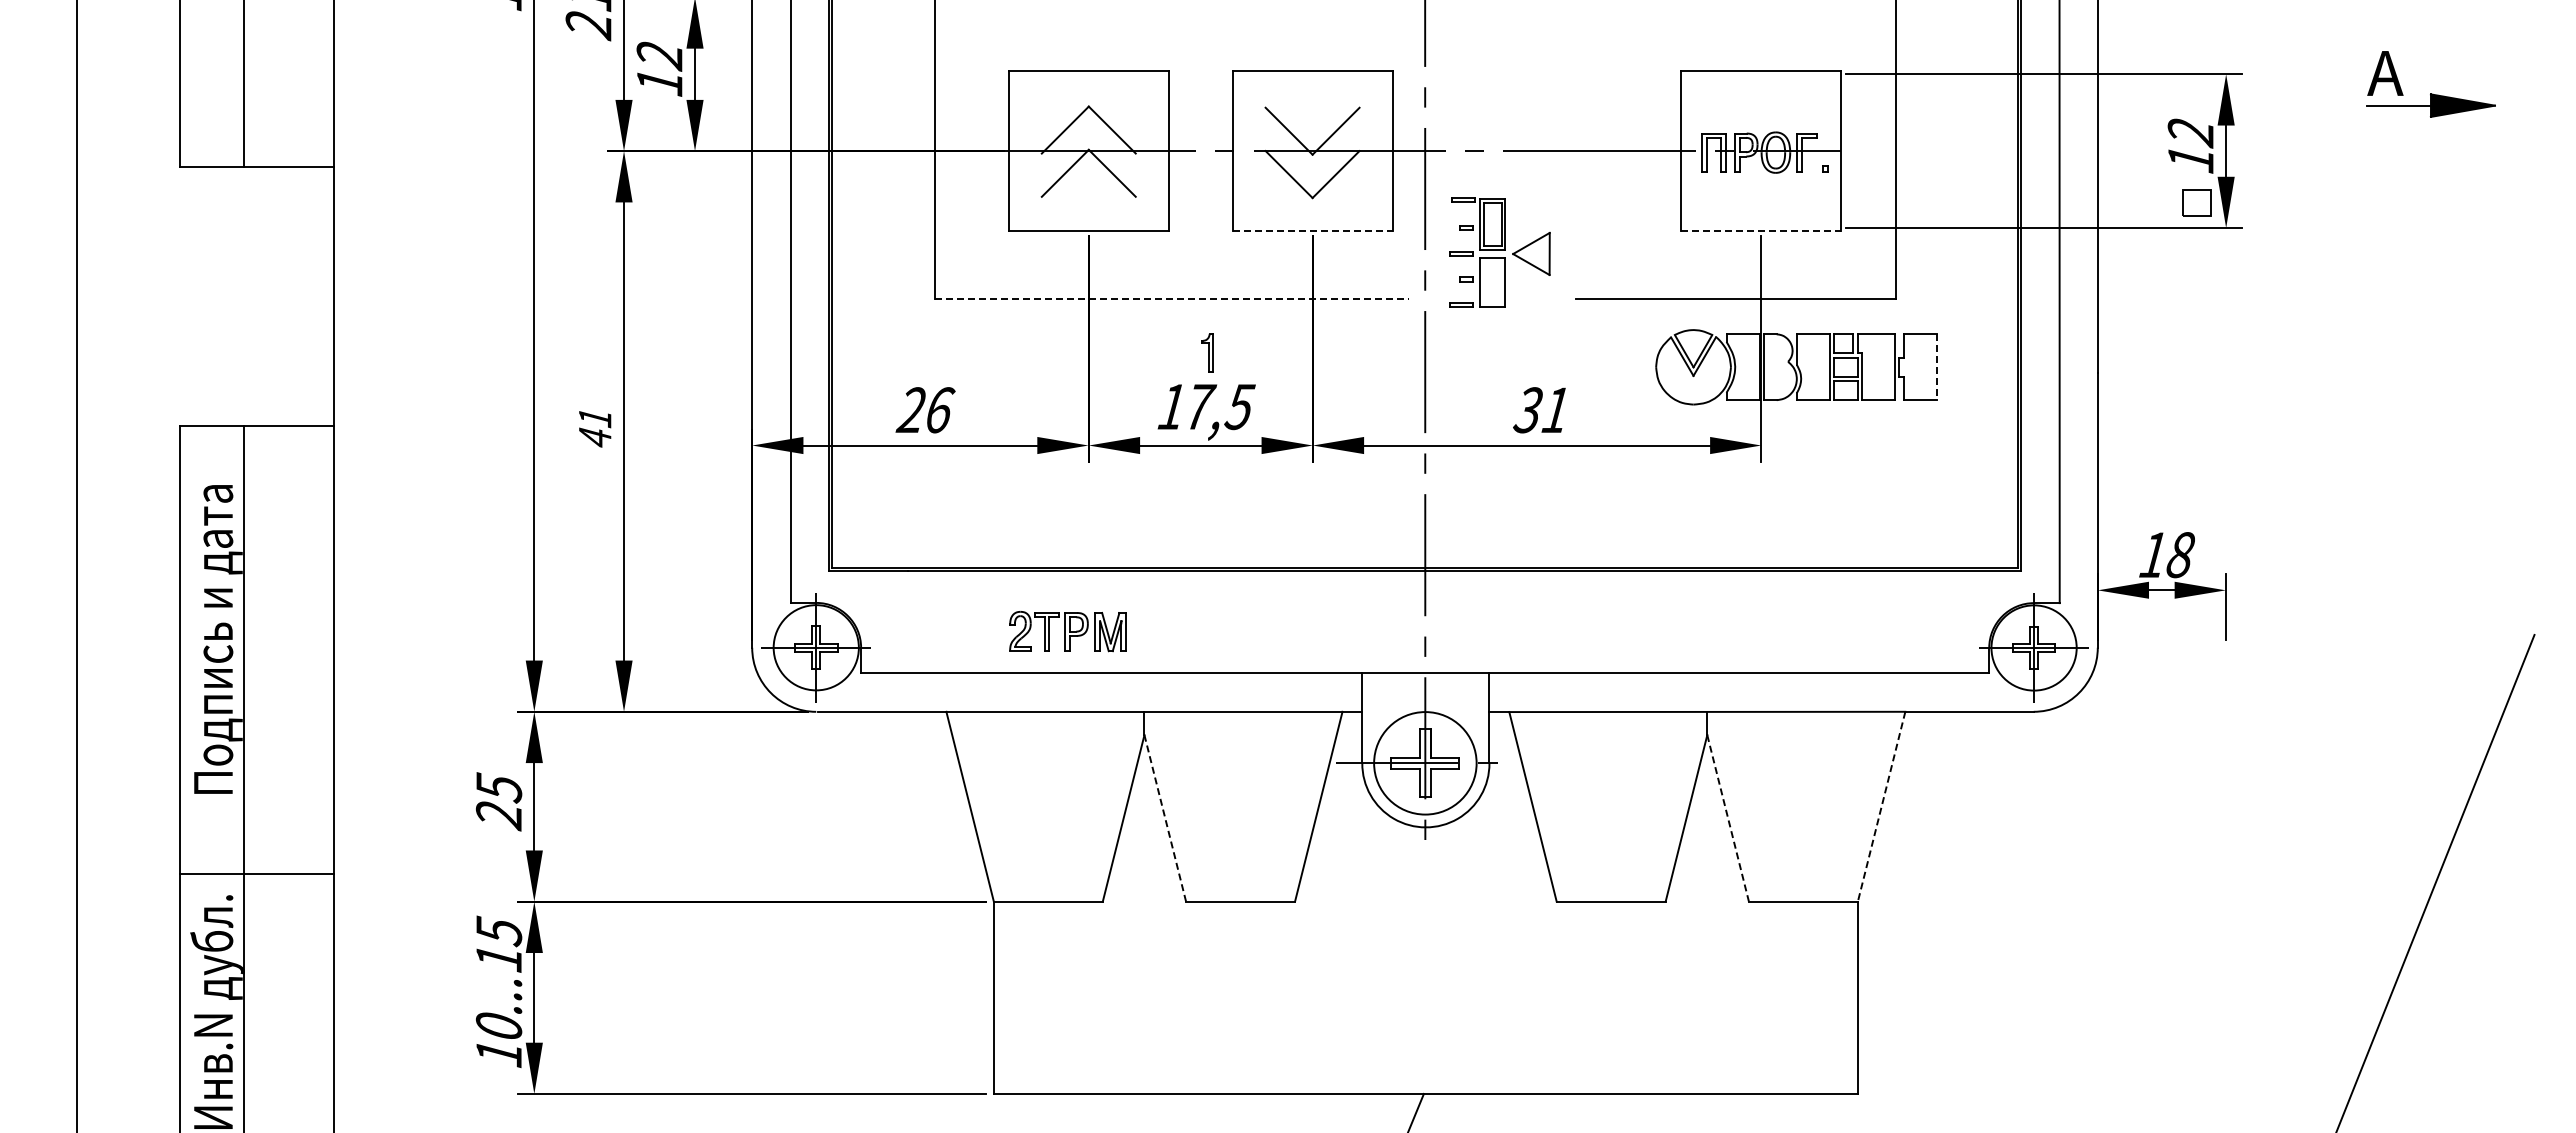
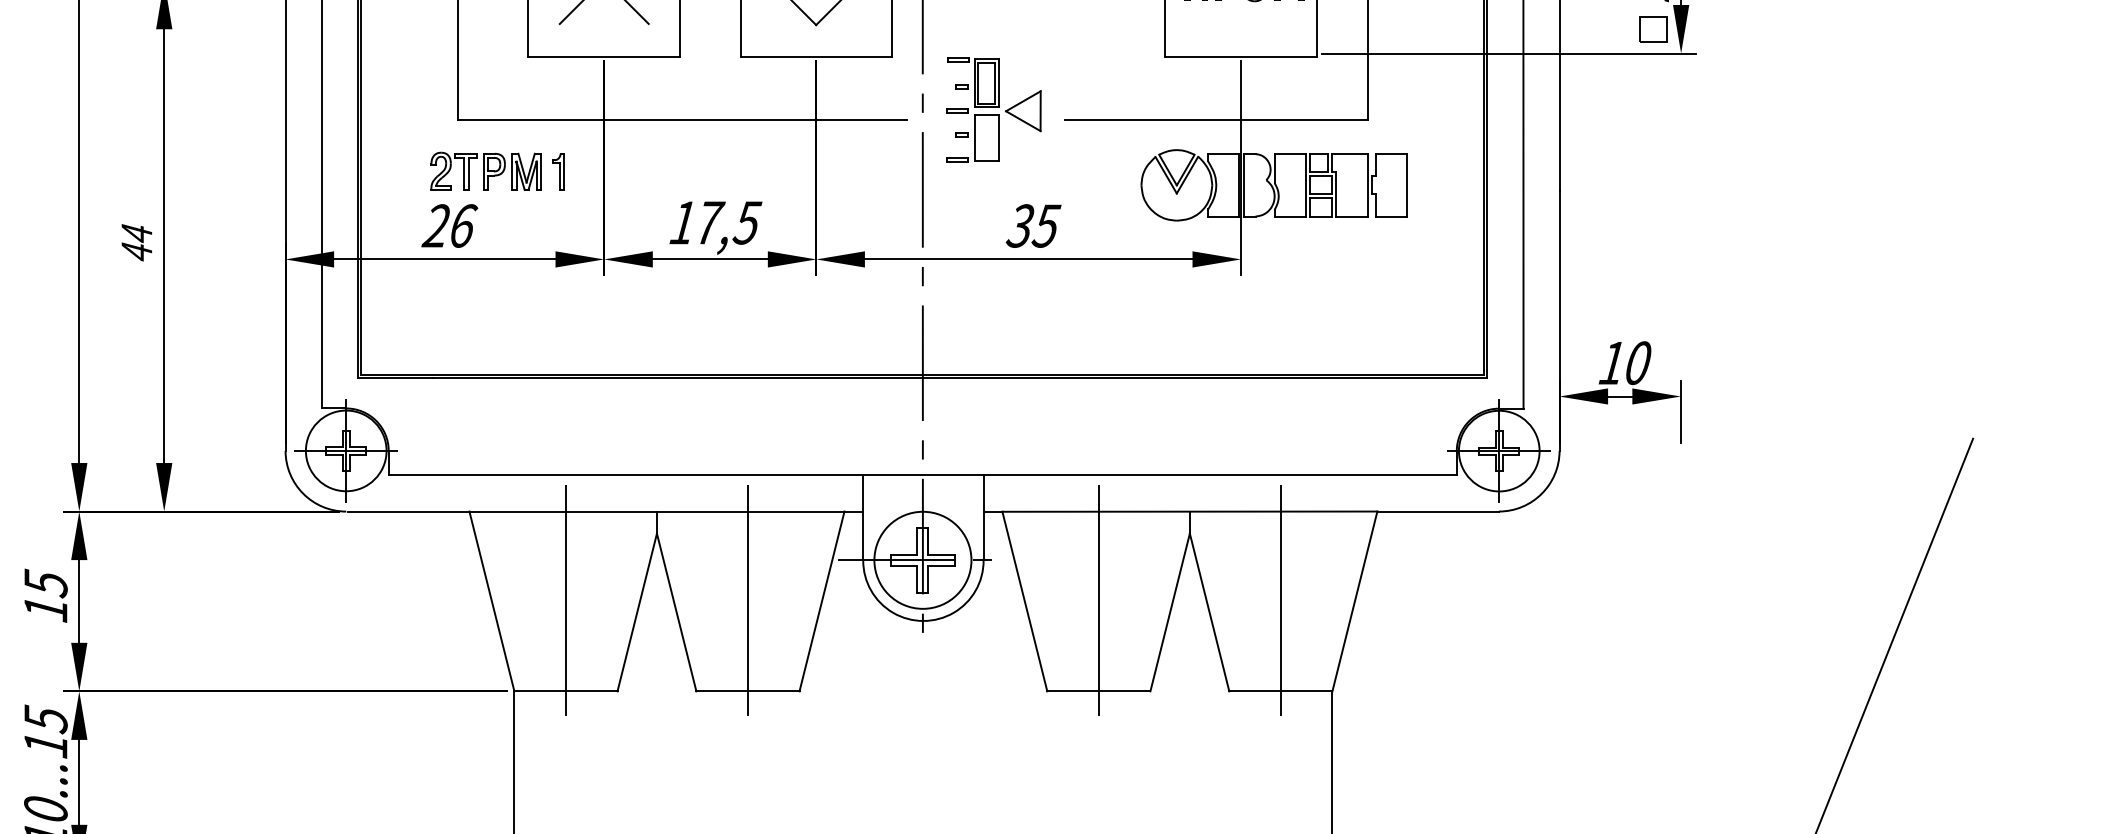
line: (1313, 231) -> (817, 56), dashed -> solid
line: (1761, 231) -> (1241, 56), dashed -> solid
part: (1499, 252) -> (993, 109), moved
line: (1172, 298) -> (683, 120), dashed -> solid
part: (1207, 352) -> (558, 171), moved
line: (1936, 367) -> (1406, 185), dashed -> solid
text: (1555, 410) -> (1046, 226), 31 -> 35
text: (595, 418) -> (137, 233), 41 -> 44
text: (2180, 554) -> (1637, 362), 18 -> 10
part: (1067, 631) -> (485, 171), moved
line: (1048, 805) -> (566, 600), added
line: (1240, 805) -> (747, 600), added
line: (1611, 805) -> (1099, 600), added
line: (1803, 805) -> (1280, 600), added
line: (1881, 806) -> (1354, 601), dashed -> solid
text: (498, 816) -> (45, 610), 25 -> 15
line: (1165, 818) -> (676, 612), dashed -> solid
line: (1728, 818) -> (1209, 612), dashed -> solid

